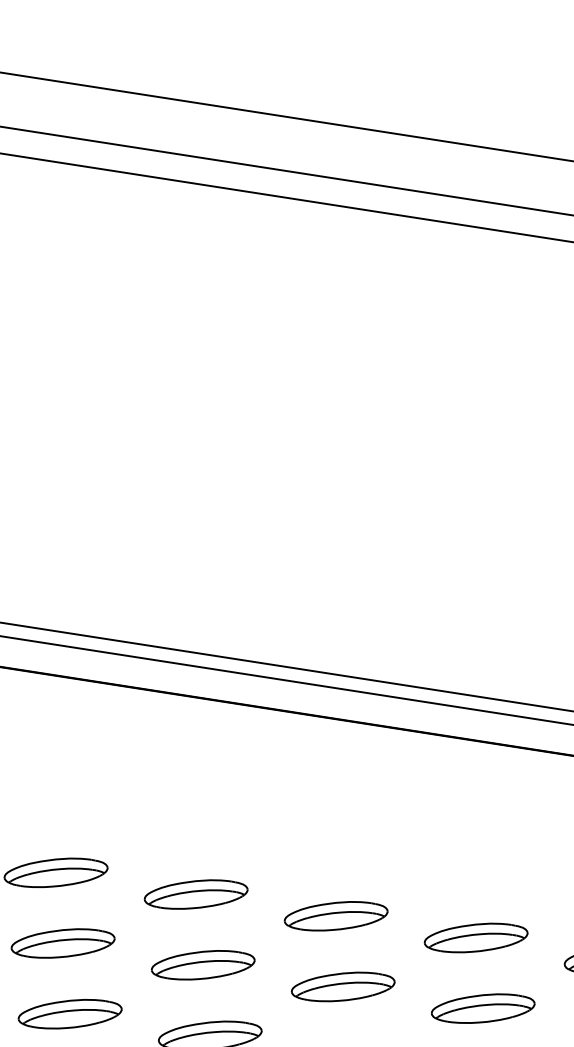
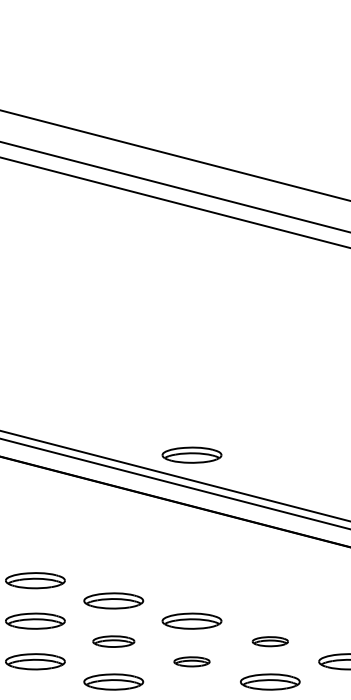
part: (306, 625) -> (191, 454), added
part: (476, 937) -> (270, 641), size x0.6
part: (202, 965) -> (113, 641), size x0.7
part: (342, 986) -> (191, 661), size x0.6

